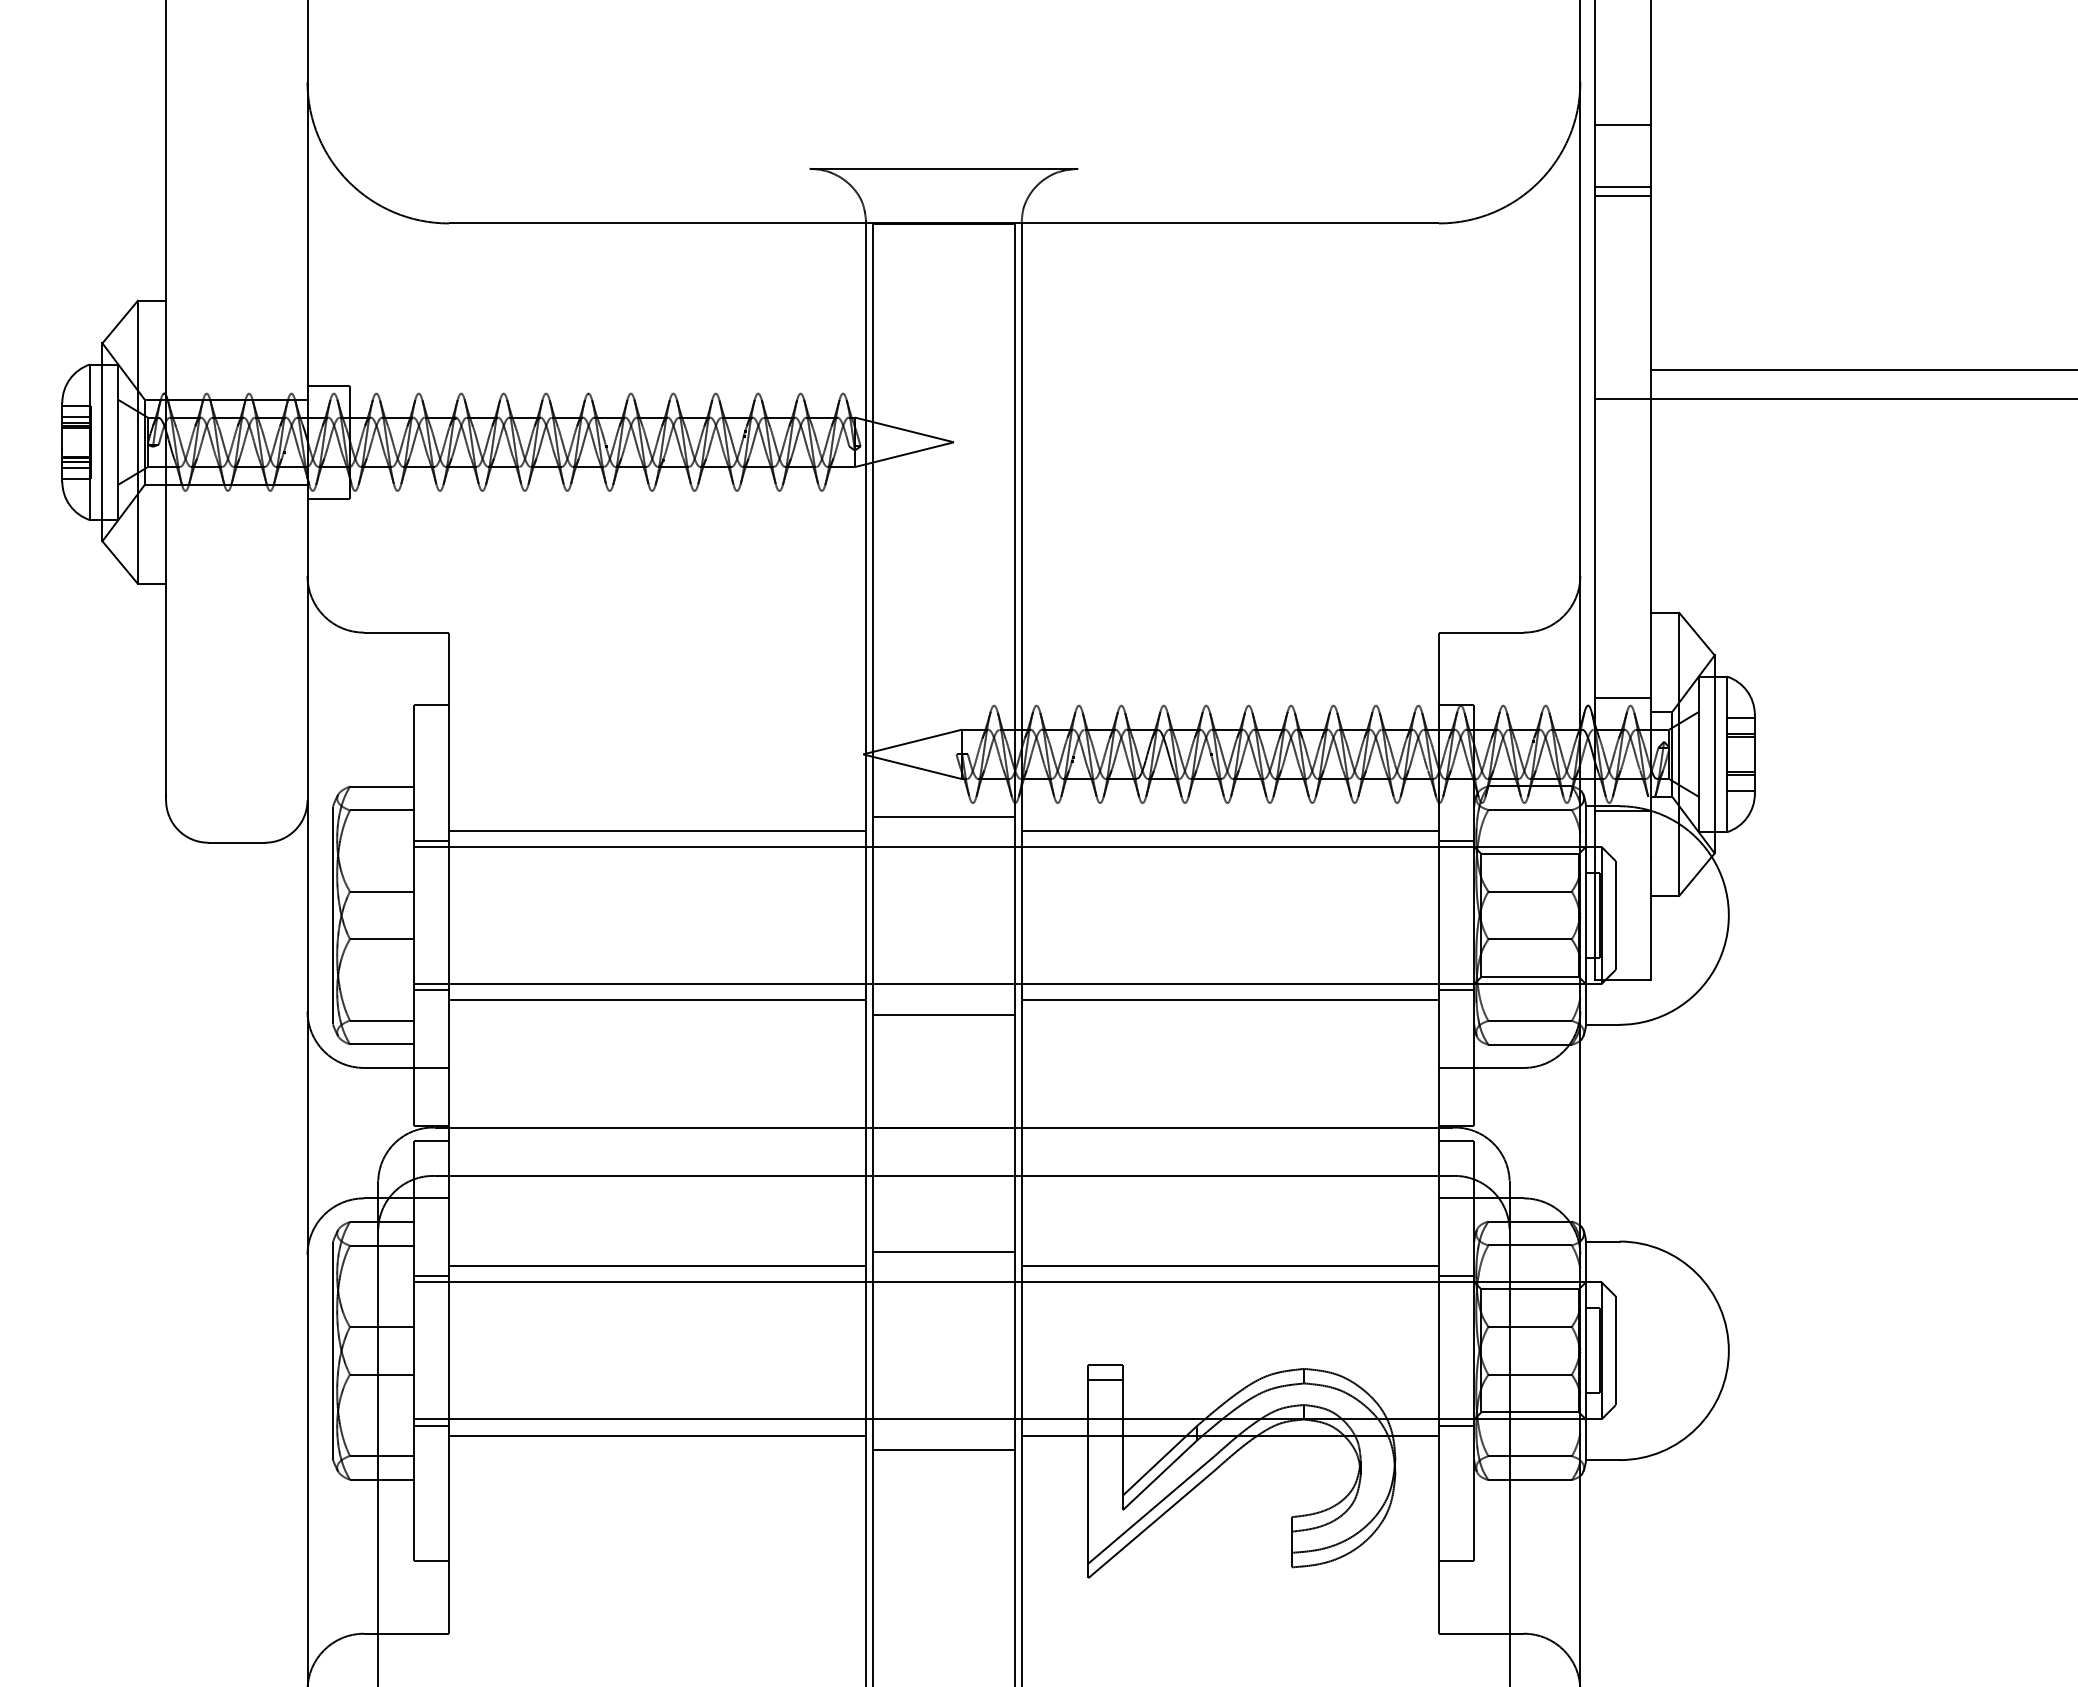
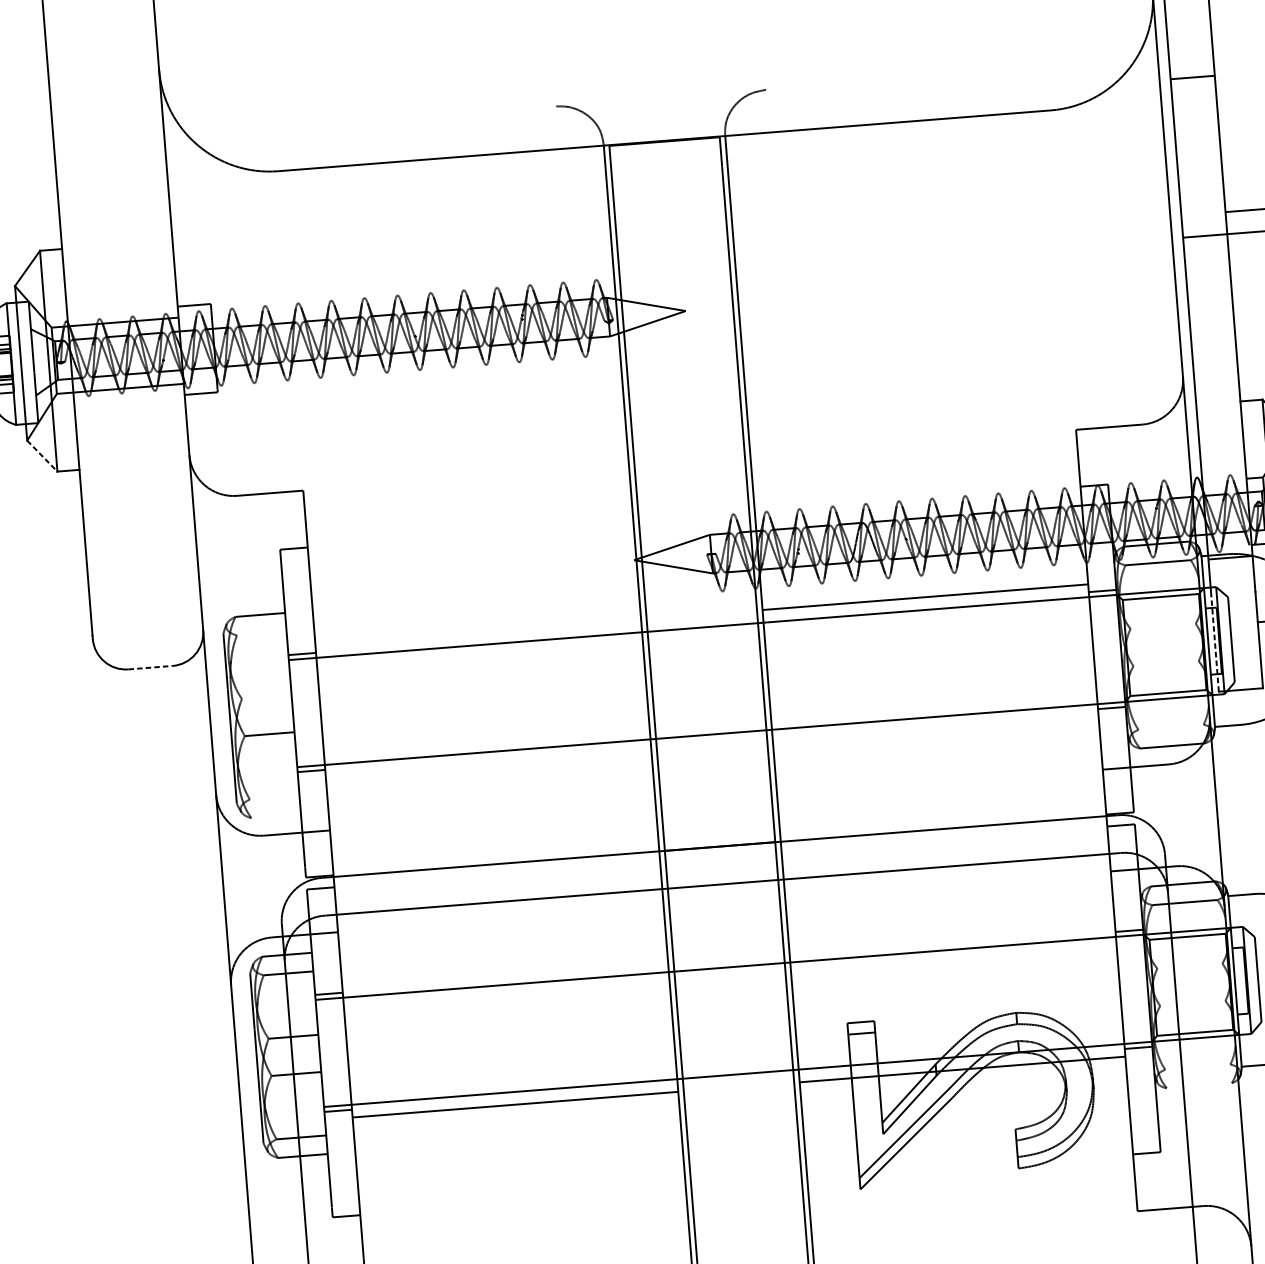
line: (1622, 125) -> (1188, 22), removed
line: (943, 168) -> (660, 97), removed
line: (1622, 187) -> (1192, 71), removed
line: (120, 562) -> (42, 456), solid -> dashed
line: (1622, 697) -> (1223, 469), removed
line: (381, 810) -> (261, 633), removed
line: (943, 816) -> (700, 603), removed
line: (657, 830) -> (478, 632), removed
line: (237, 842) -> (151, 667), solid -> dashed
line: (381, 891) -> (266, 696), removed
line: (1529, 891) -> (1162, 626), removed
line: (1594, 918) -> (1215, 643), solid -> dashed
line: (1529, 939) -> (1165, 663), removed
line: (657, 1000) -> (488, 764), removed
line: (1229, 1000) -> (935, 729), removed
line: (943, 1014) -> (712, 758), removed
line: (381, 1020) -> (274, 797), removed
line: (1529, 1020) -> (1170, 727), removed
line: (381, 1044) -> (275, 816), removed
line: (943, 1251) -> (727, 943), removed
line: (657, 1265) -> (504, 971), removed
line: (1229, 1265) -> (951, 936), removed
line: (1529, 1326) -> (1189, 965), removed
line: (1529, 1374) -> (1192, 1003), removed
line: (943, 1449) -> (739, 1097), removed
line: (1529, 1456) -> (1197, 1067), removed
line: (1529, 1480) -> (1198, 1086), removed

